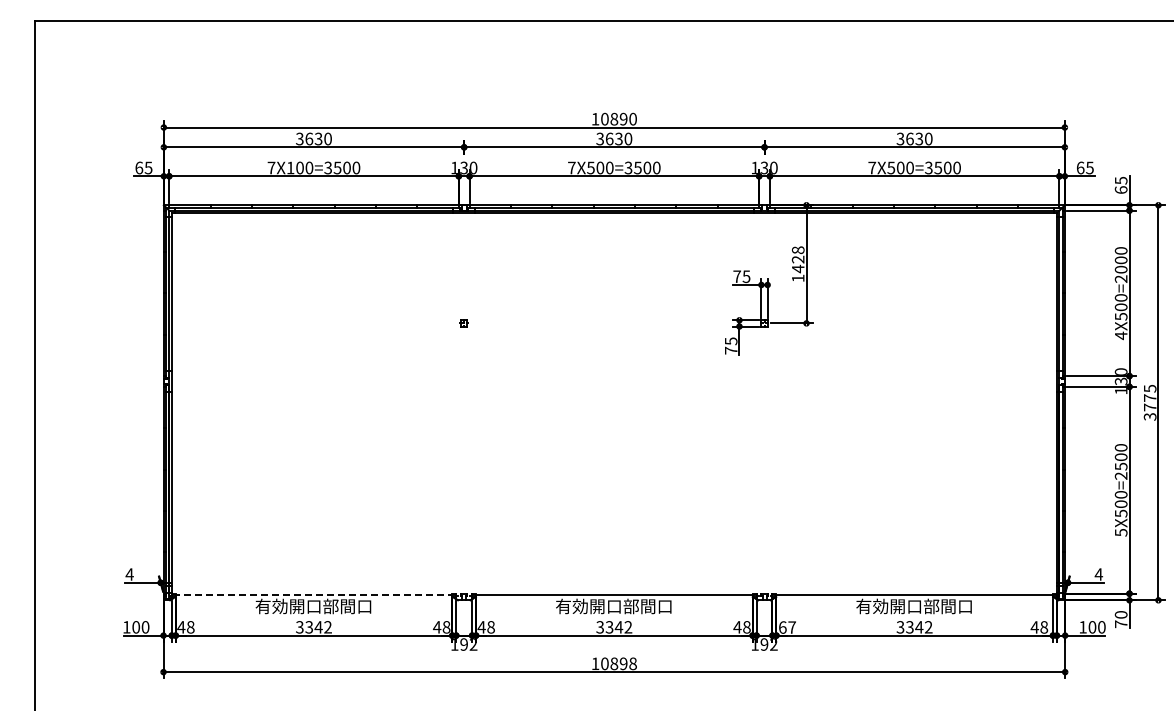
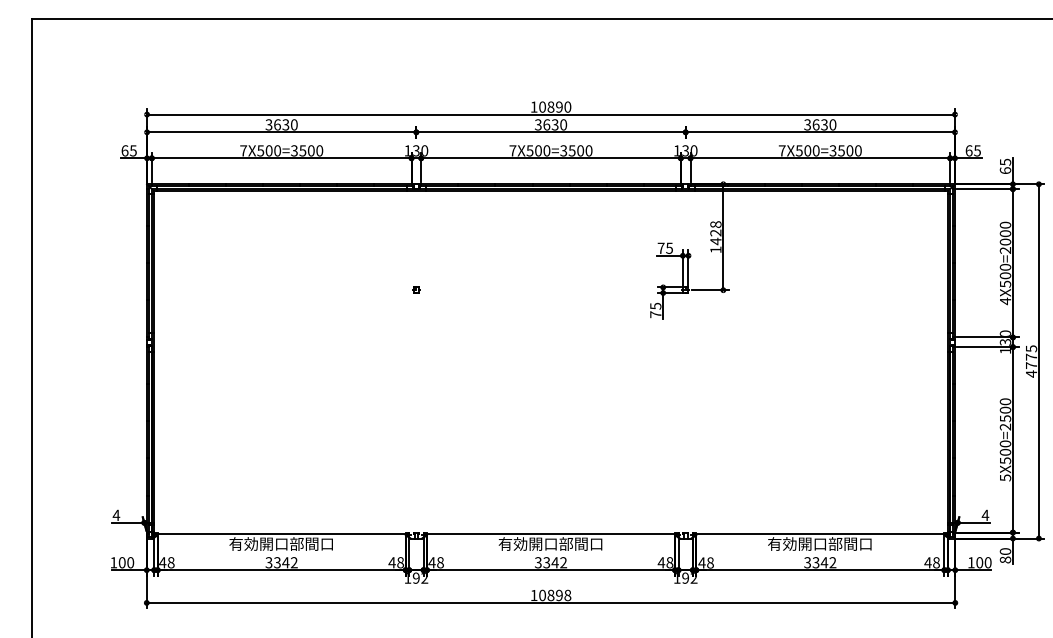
text: (290, 167) -> (260, 150), 7X100=3500 -> 7X500=3500
text: (1149, 416) -> (1030, 373), 3775 -> 4775
line: (314, 595) -> (282, 534), dashed -> solid
text: (1120, 624) -> (1004, 560), 70 -> 80
text: (787, 627) -> (706, 562), 67 -> 48

